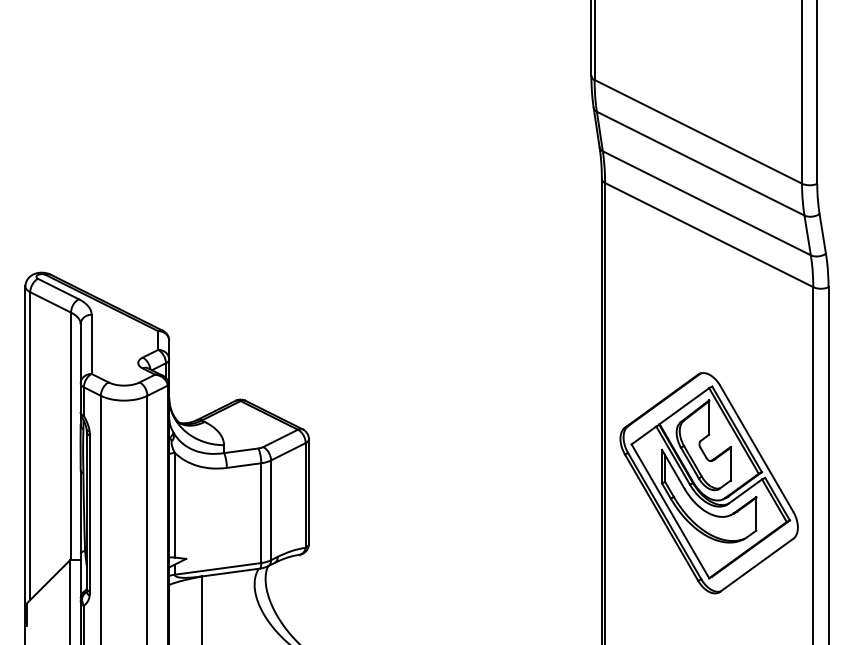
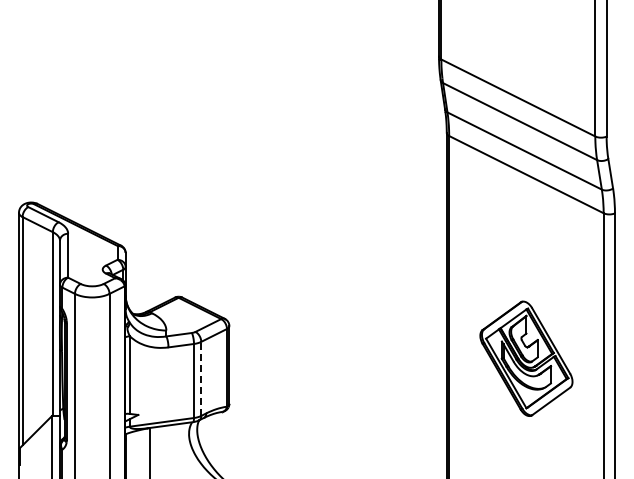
part: (709, 482) -> (526, 358), size x0.7
line: (271, 509) -> (201, 378), solid -> dashed

